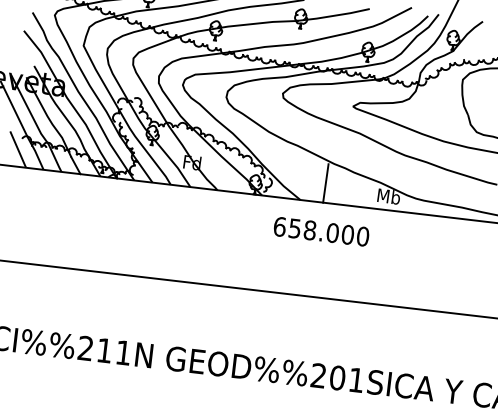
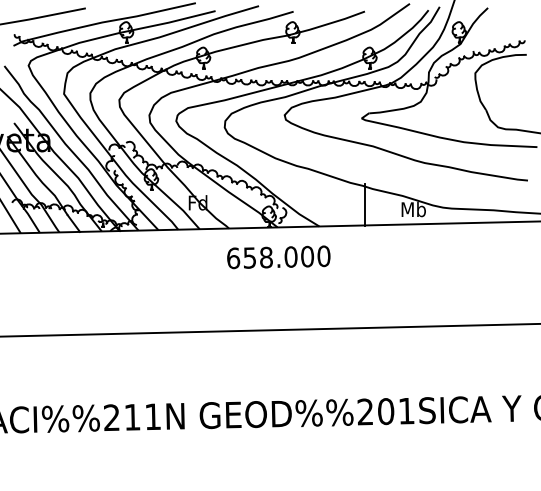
line: (326, 183) -> (365, 204), moved
text: (321, 231) -> (278, 257), moved

